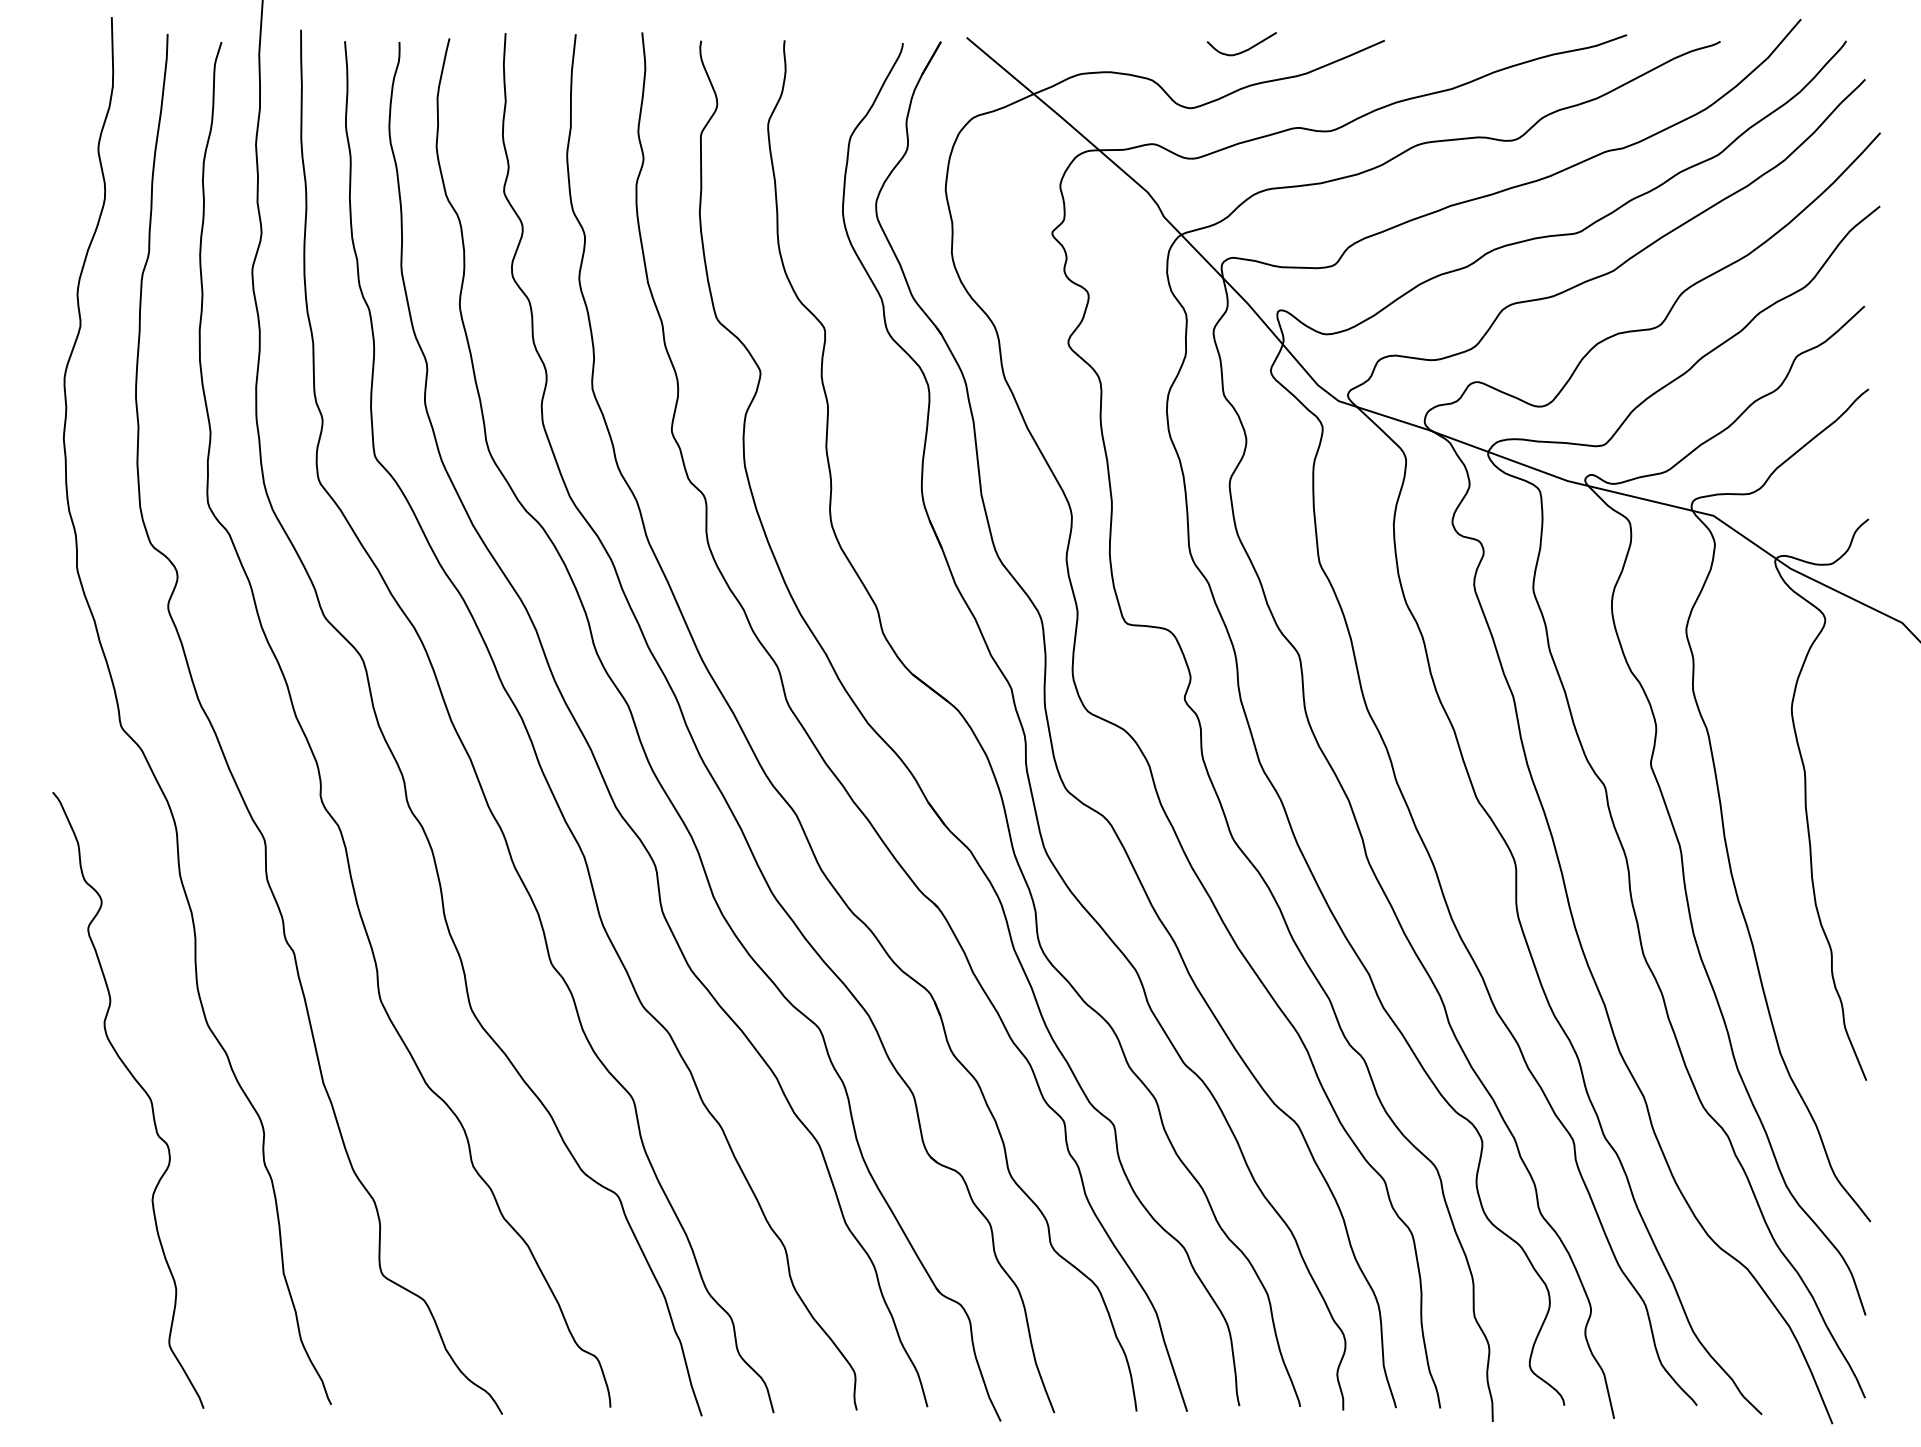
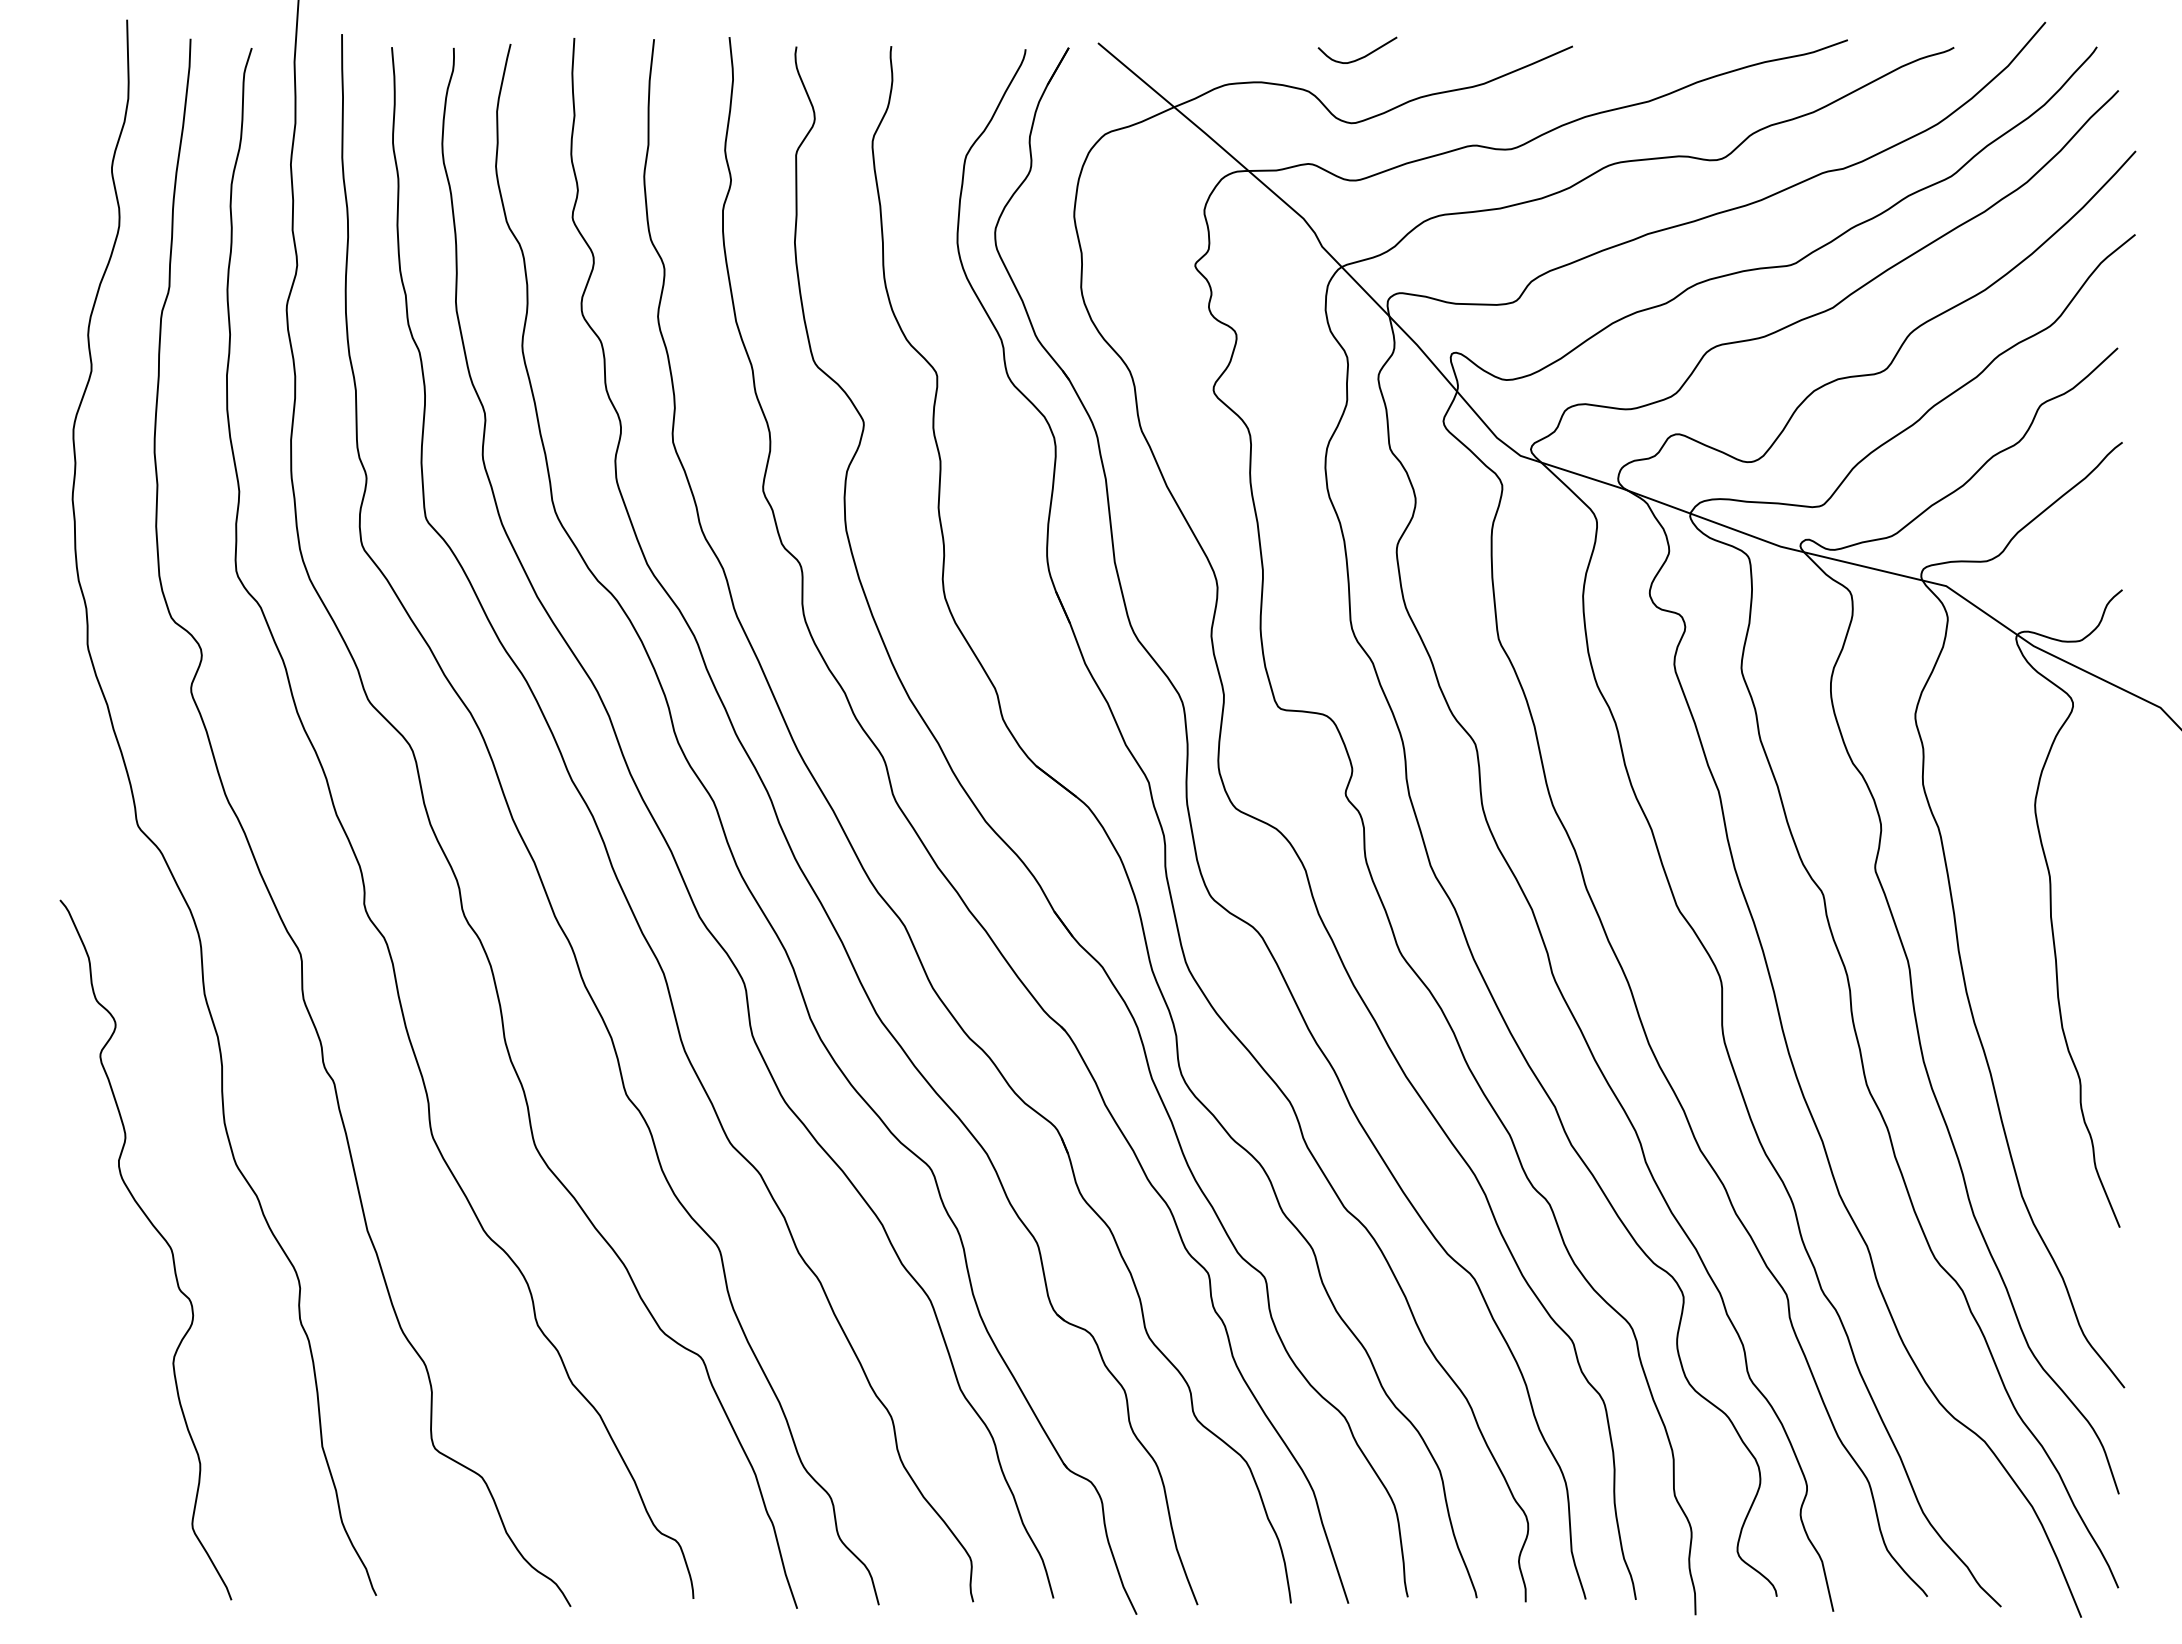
curve: (1244, 50) -> (1360, 57), moved

